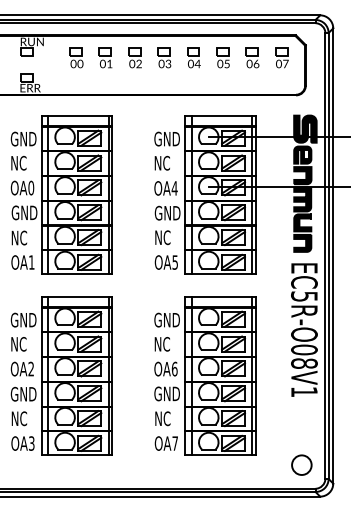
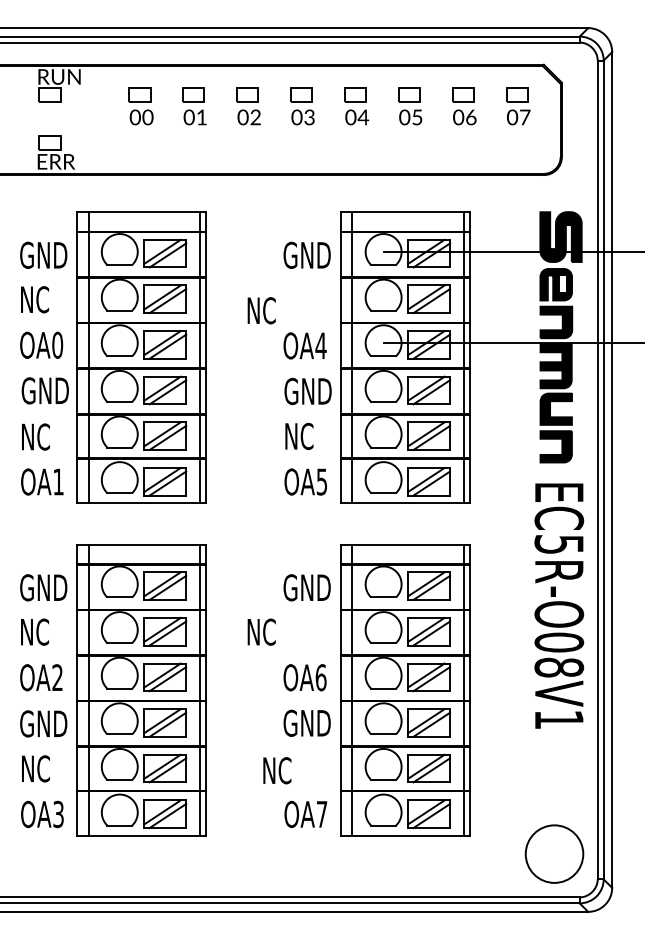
text: (161, 162) -> (260, 309), moved
text: (161, 344) -> (260, 632), moved
text: (162, 418) -> (276, 770), moved
circle: (301, 464) -> (553, 852), size x1.6

